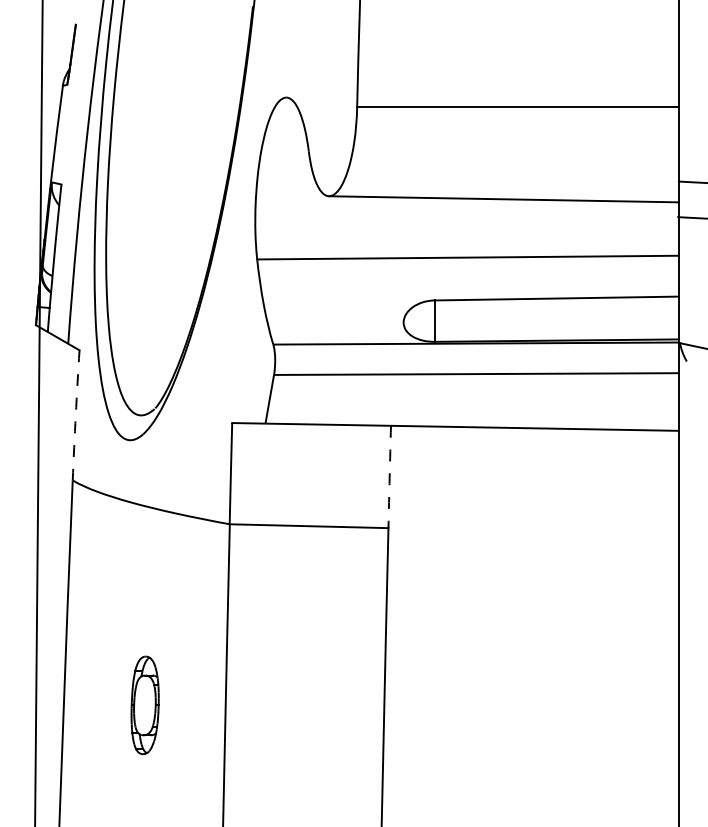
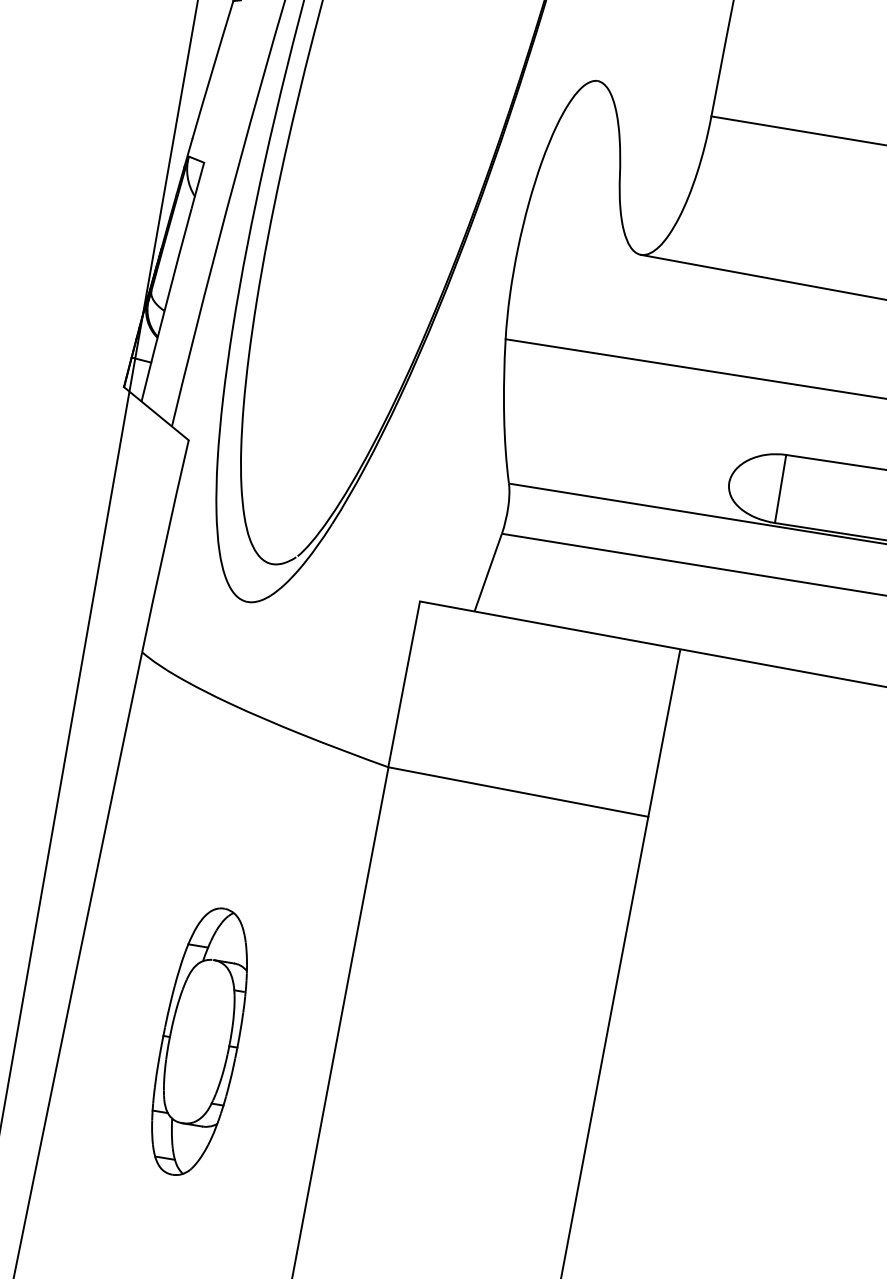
arc: (75, 415) -> (164, 546), dashed -> solid
arc: (389, 476) -> (664, 732), dashed -> solid
part: (144, 705) -> (198, 1042), size x1.67

